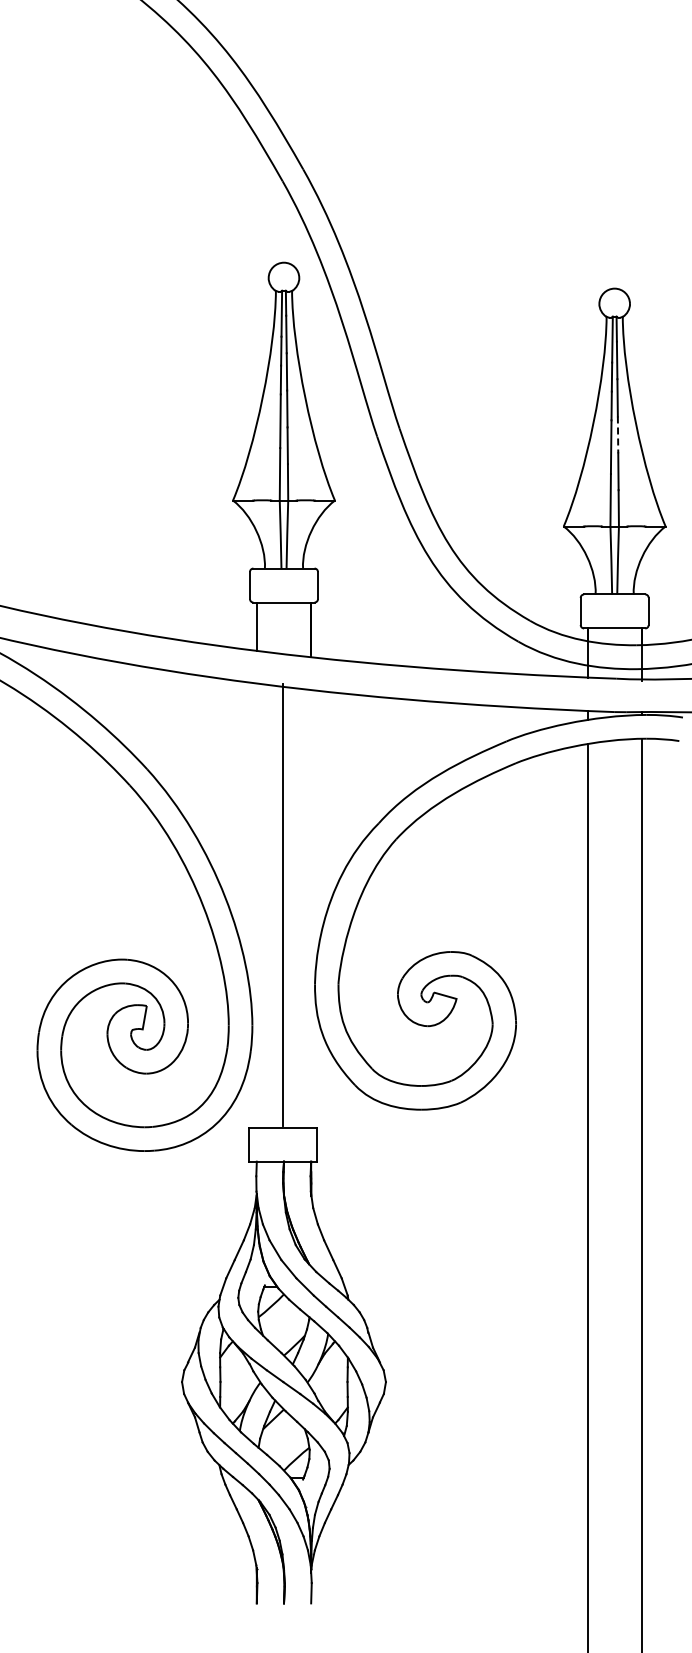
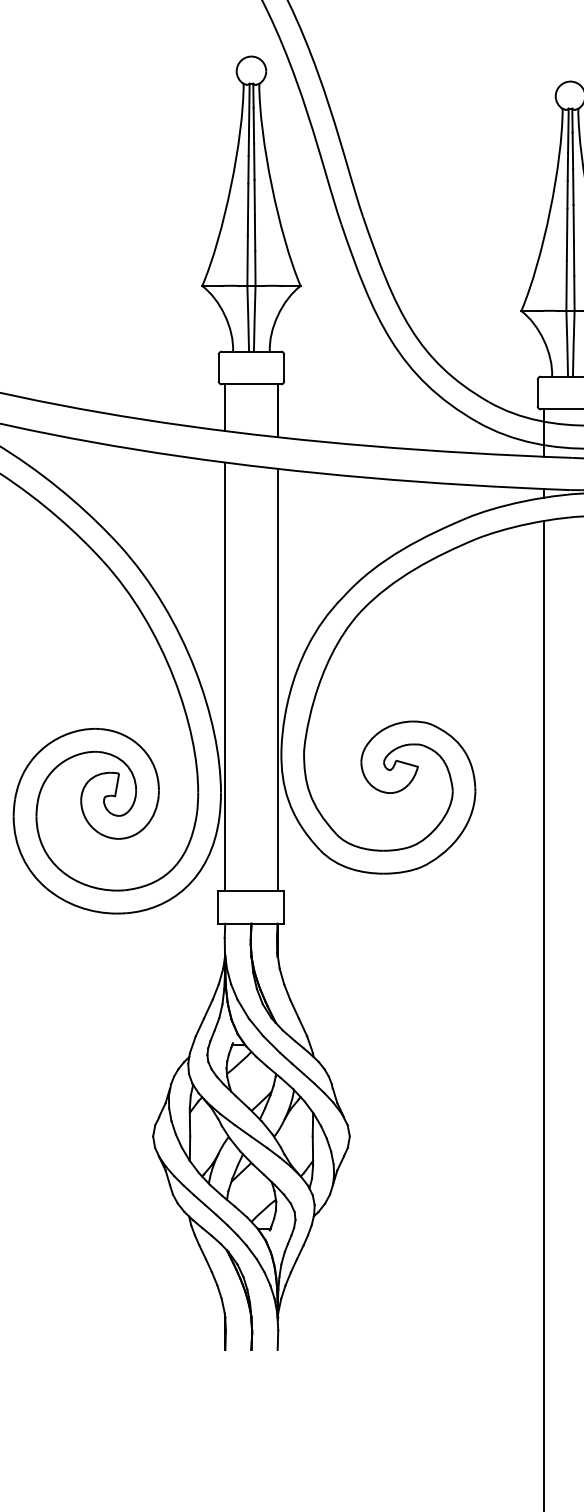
line: (618, 435) -> (574, 223), dashed -> solid
line: (282, 904) -> (224, 675), moved
line: (311, 908) -> (278, 679), added

